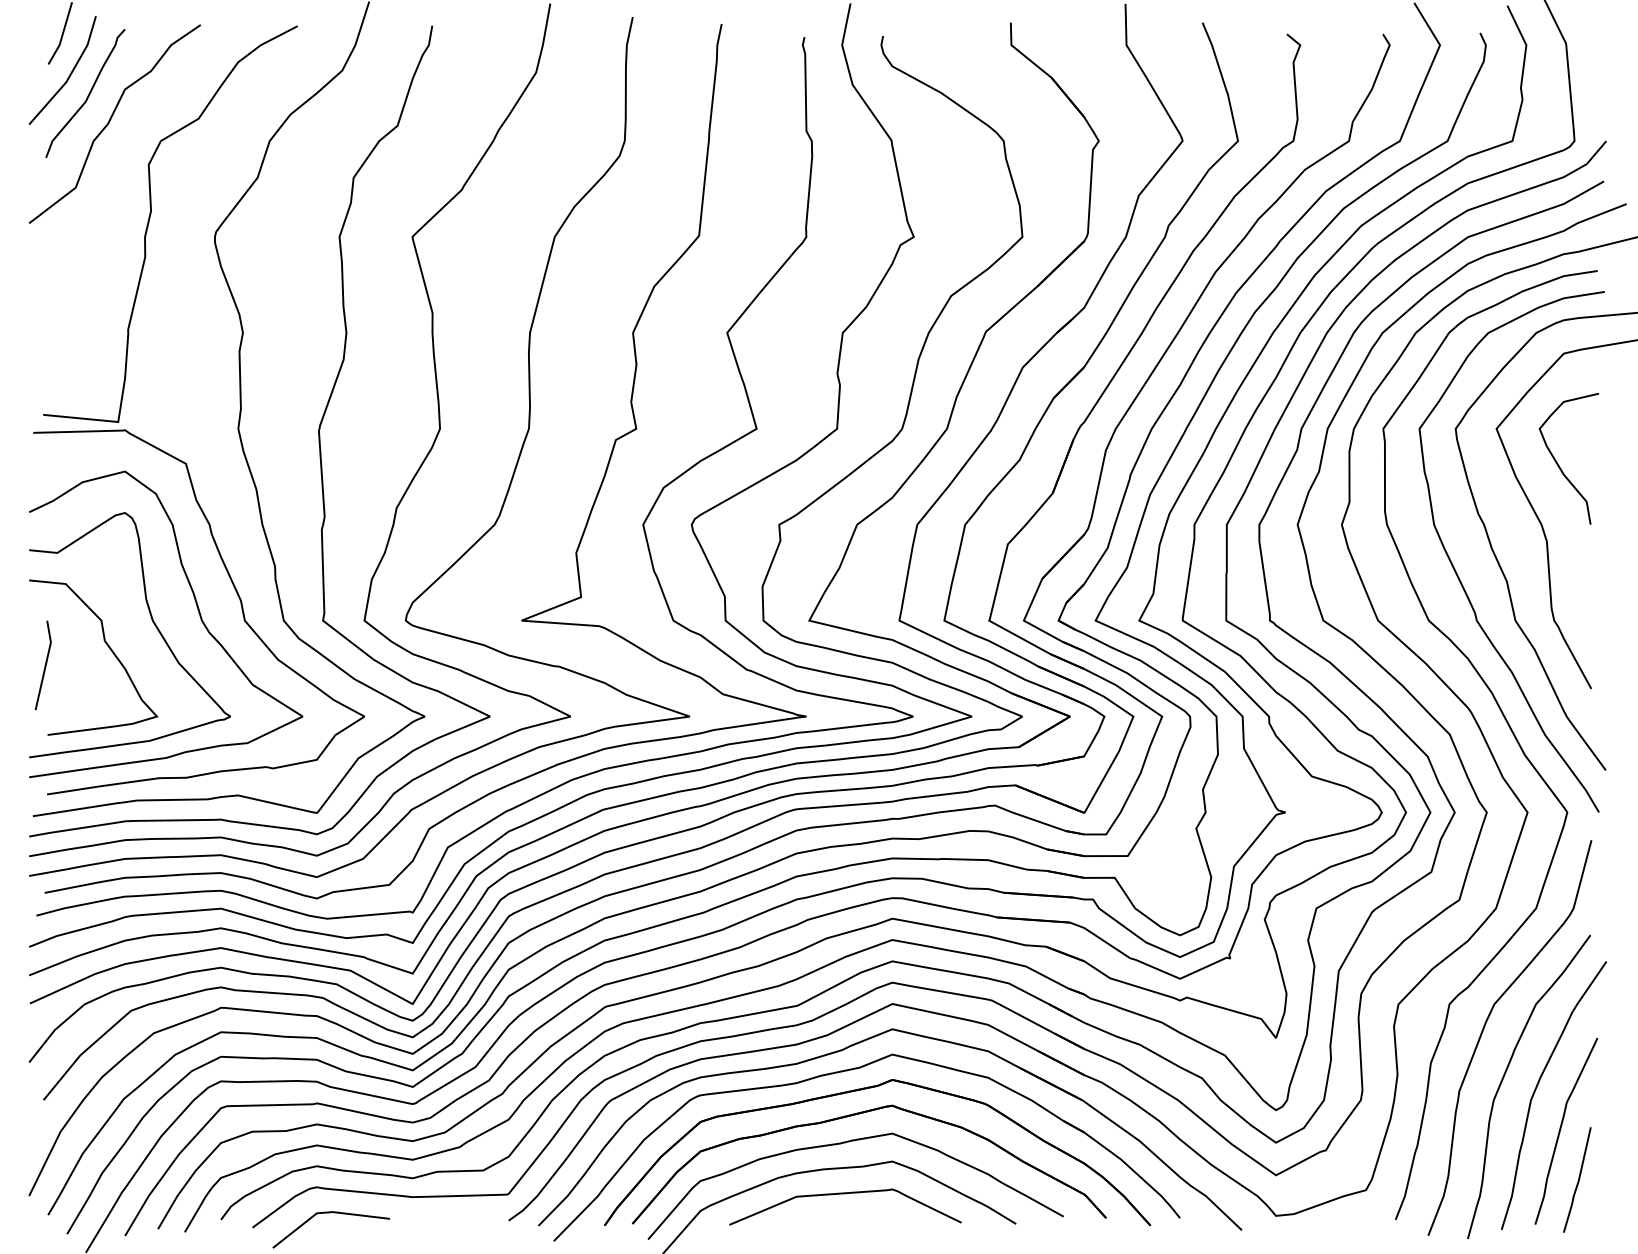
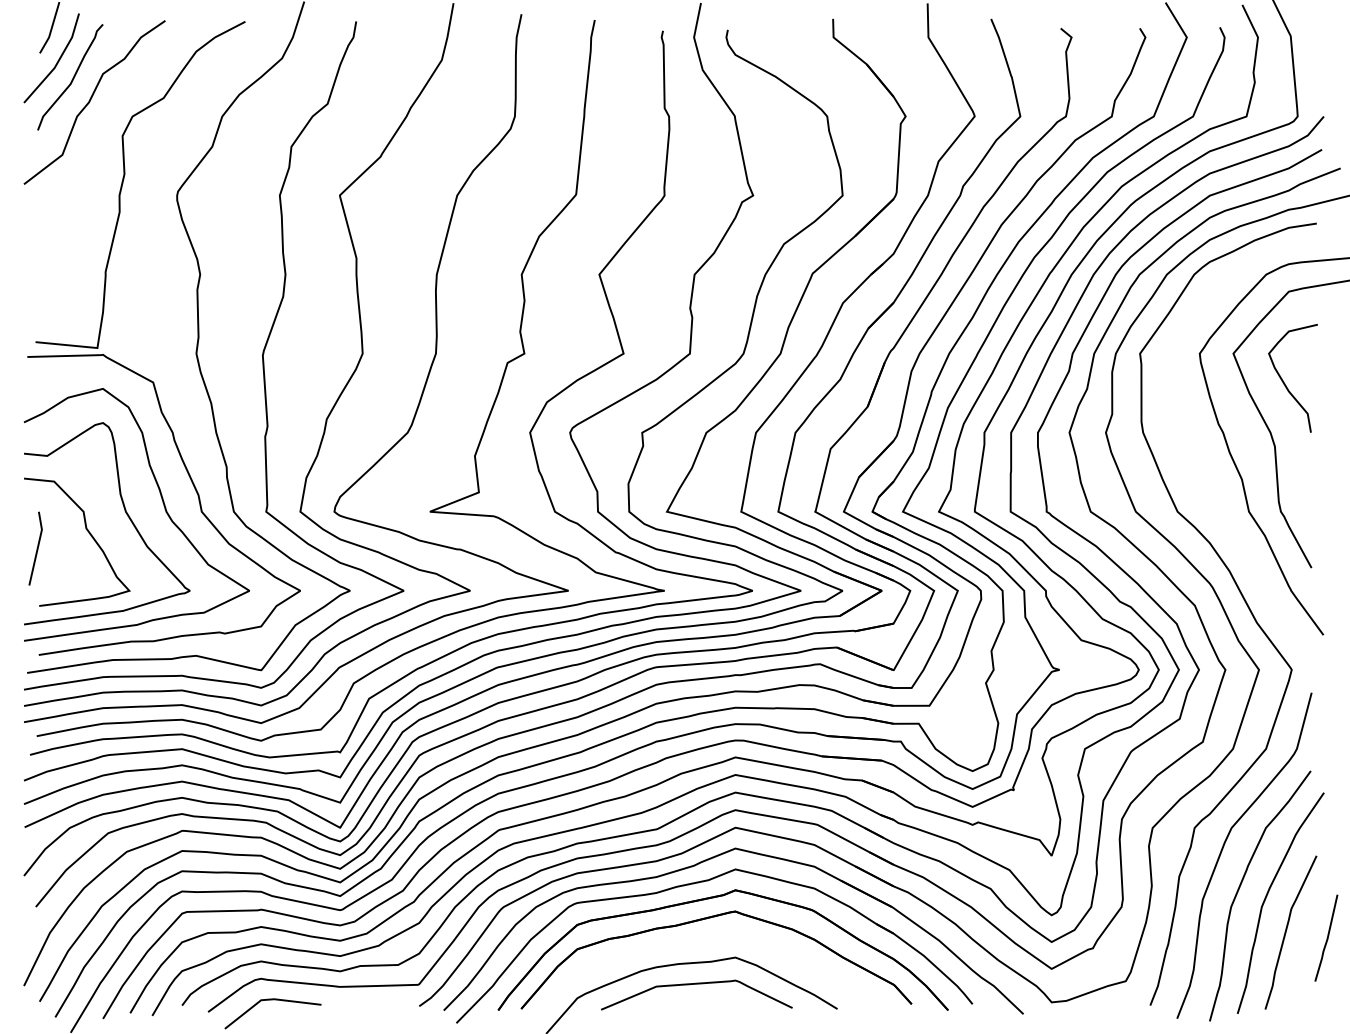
curve: (1459, 577) -> (1202, 476), removed
curve: (845, 1143) -> (696, 942), removed
line: (1578, 1179) -> (1327, 937), moved

